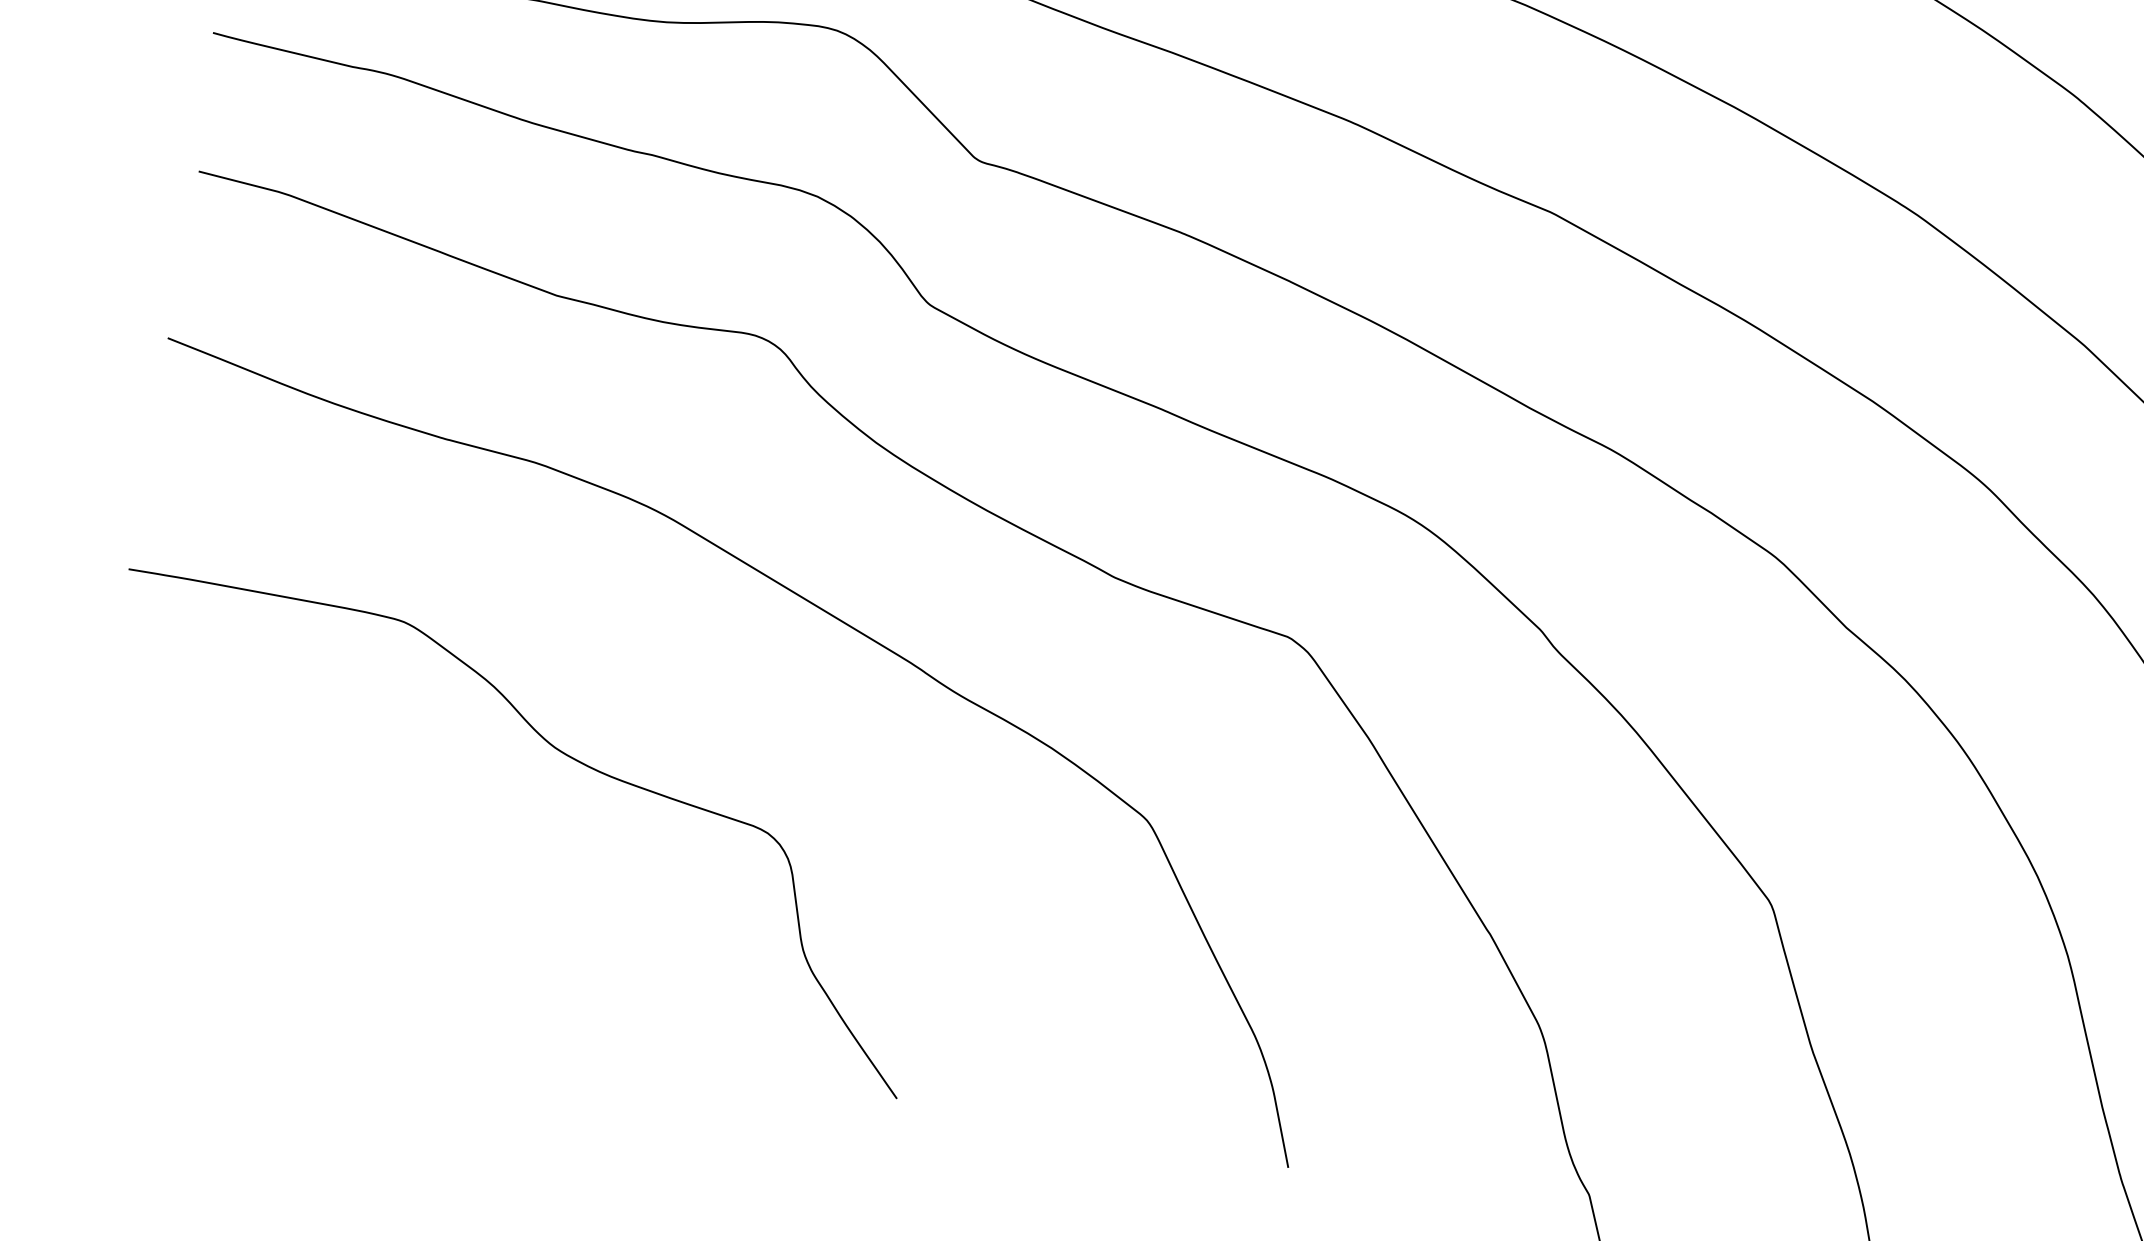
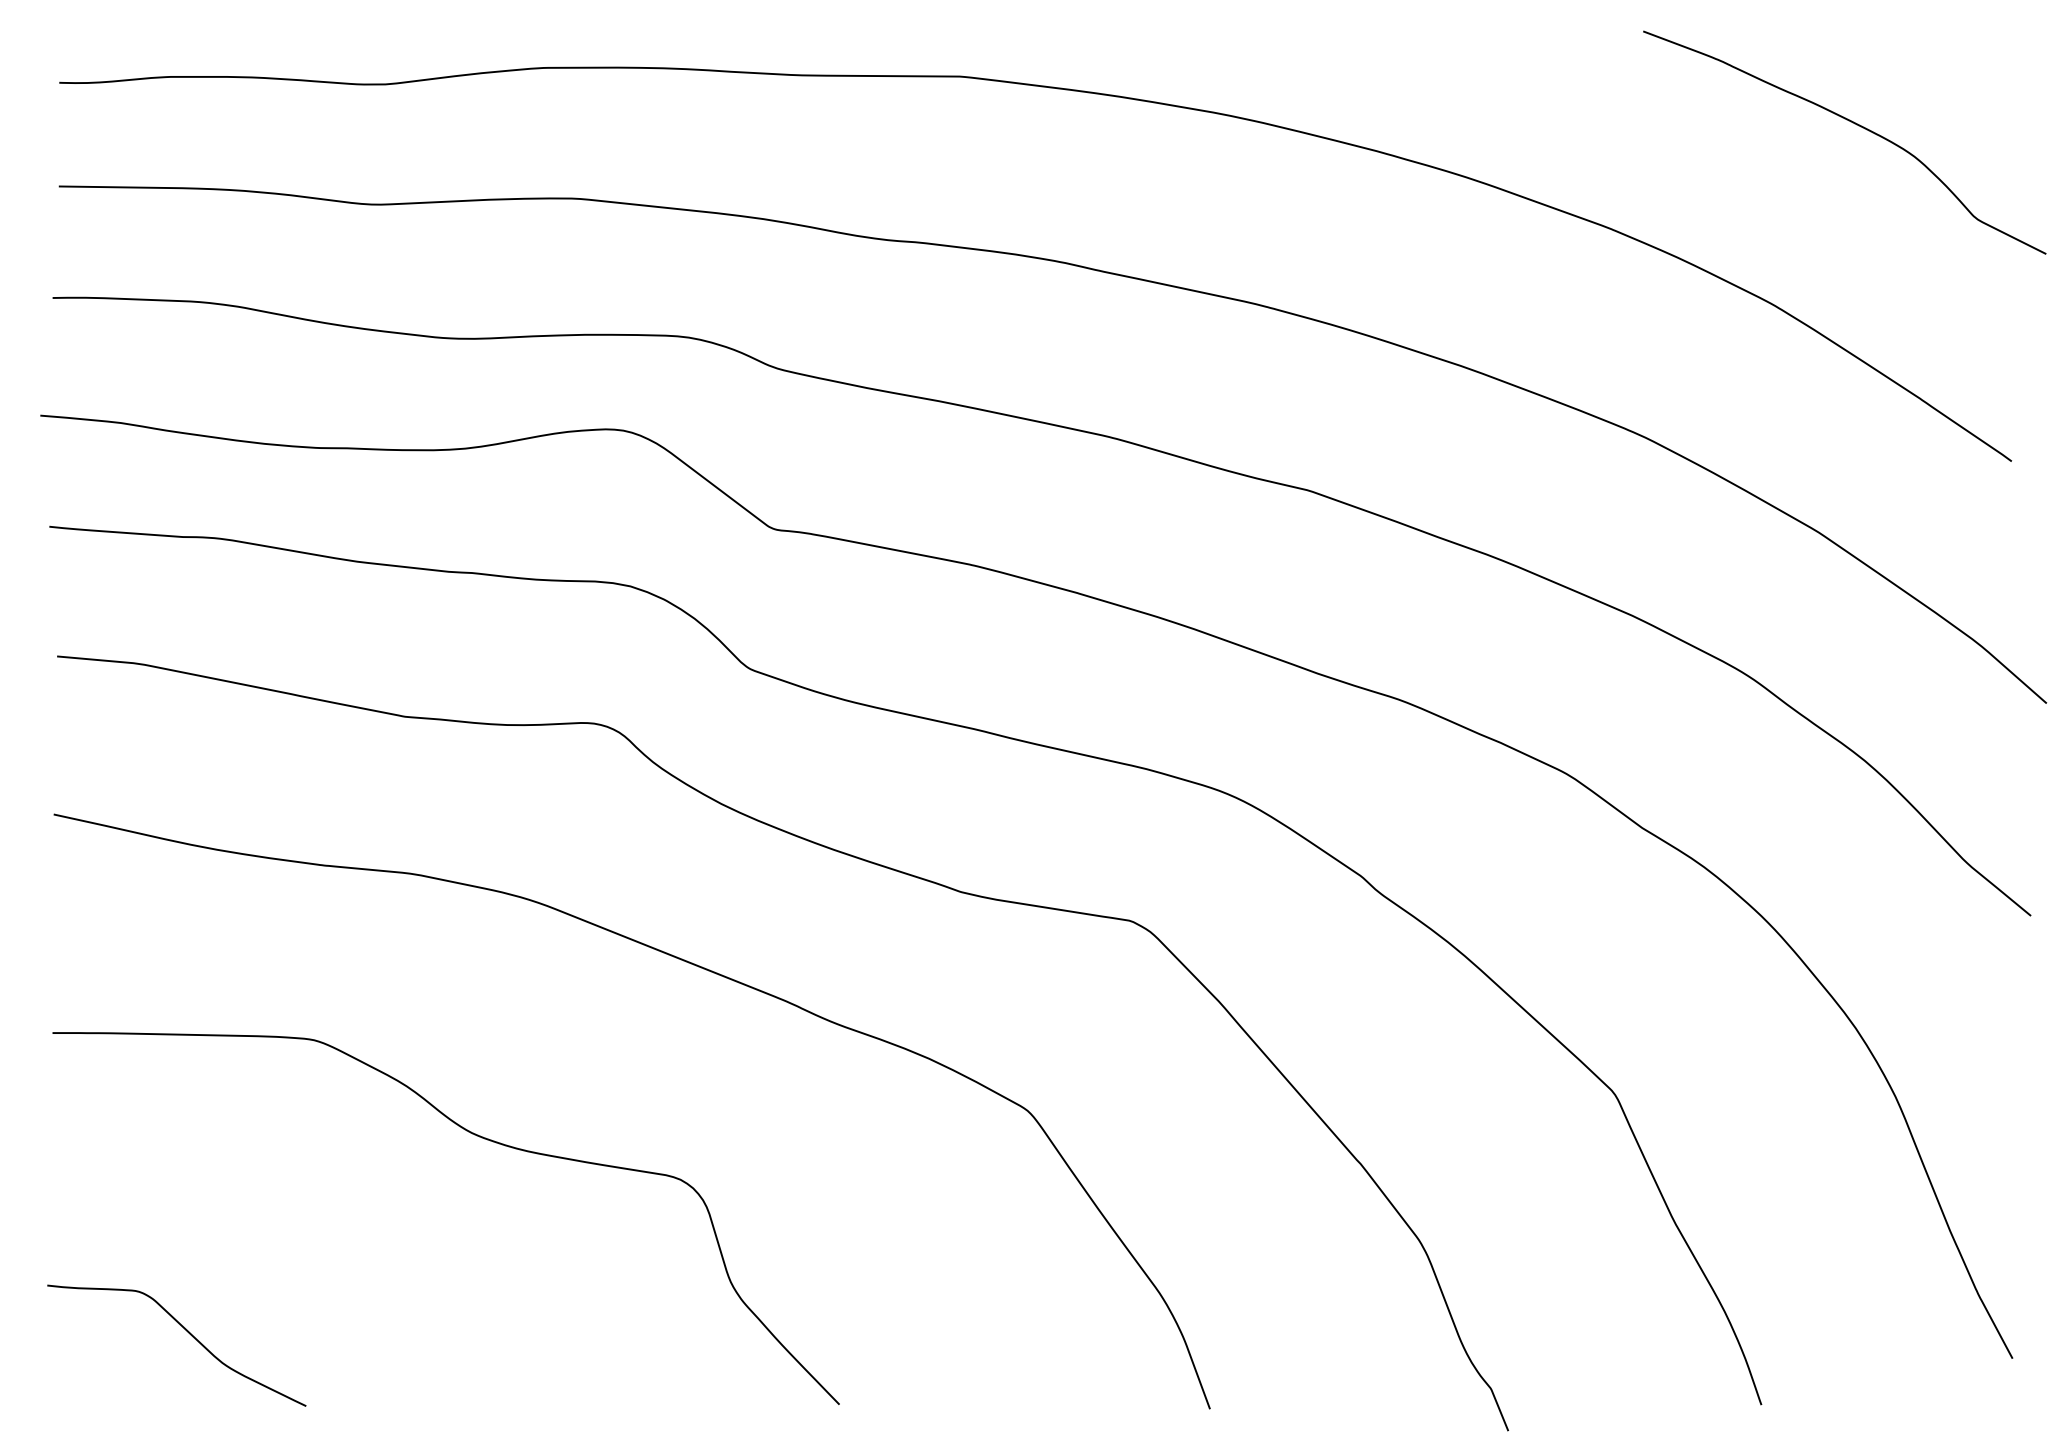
curve: (220, 910) -> (188, 1333), added

